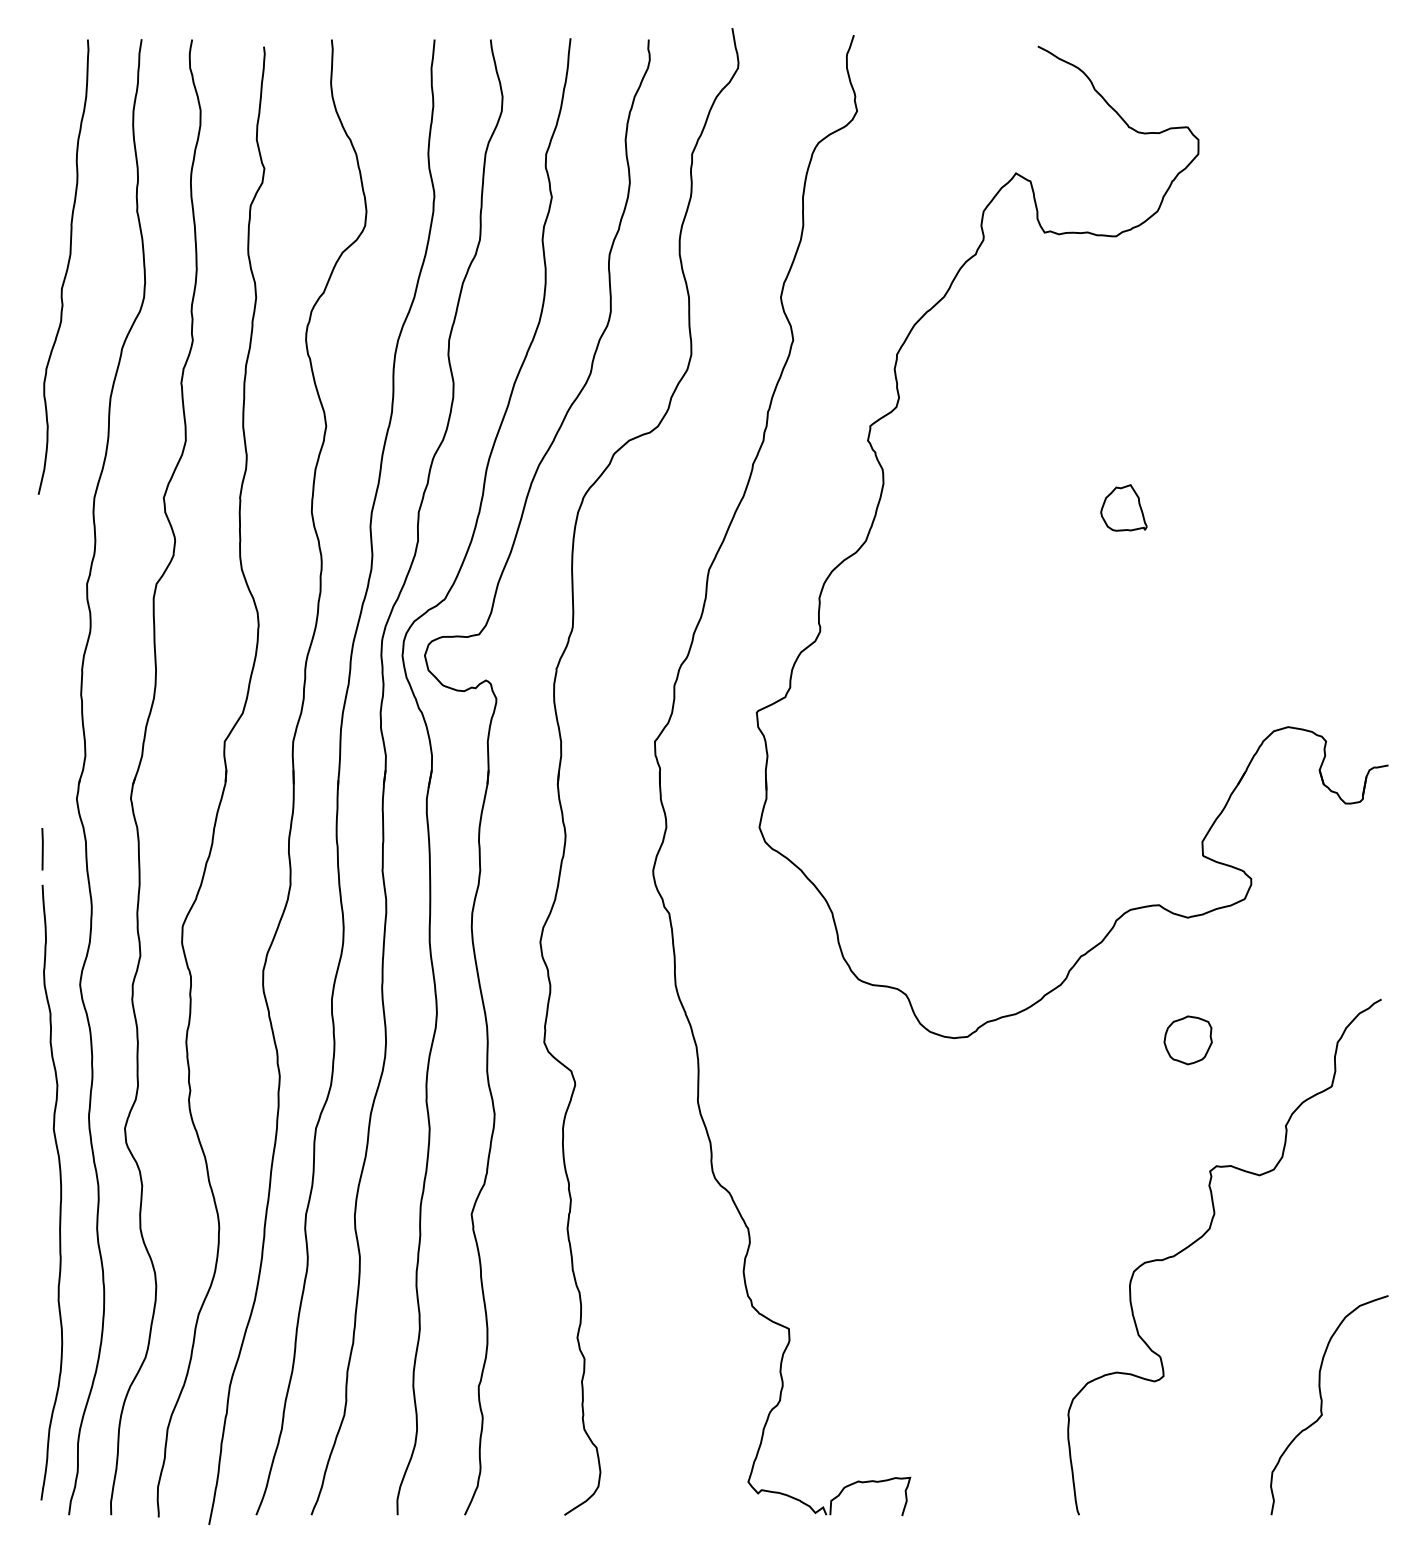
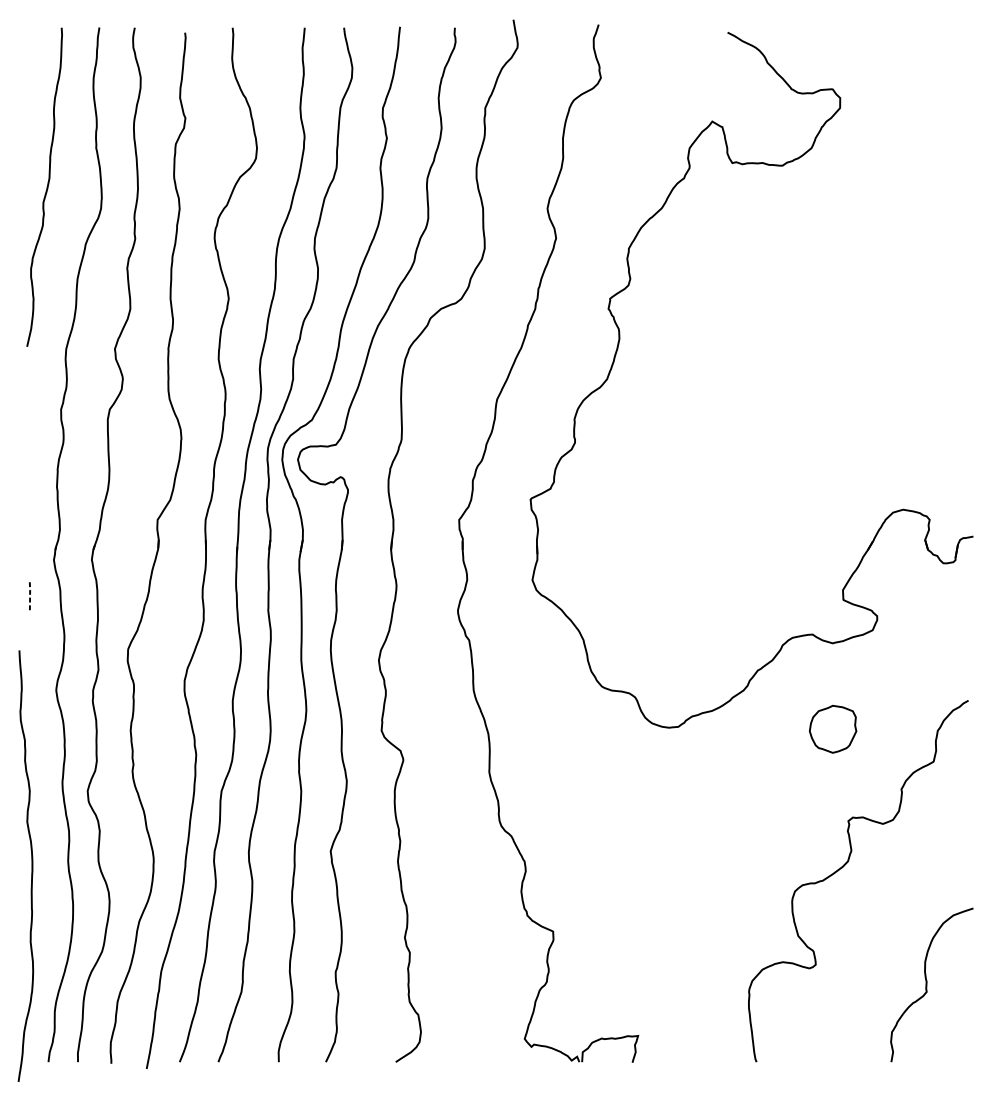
part: (1123, 507) -> (787, 355), removed
line: (42, 848) -> (29, 594), solid -> dashed
part: (1187, 1040) -> (832, 729), size x1.4
curve: (60, 1192) -> (31, 866), moved

